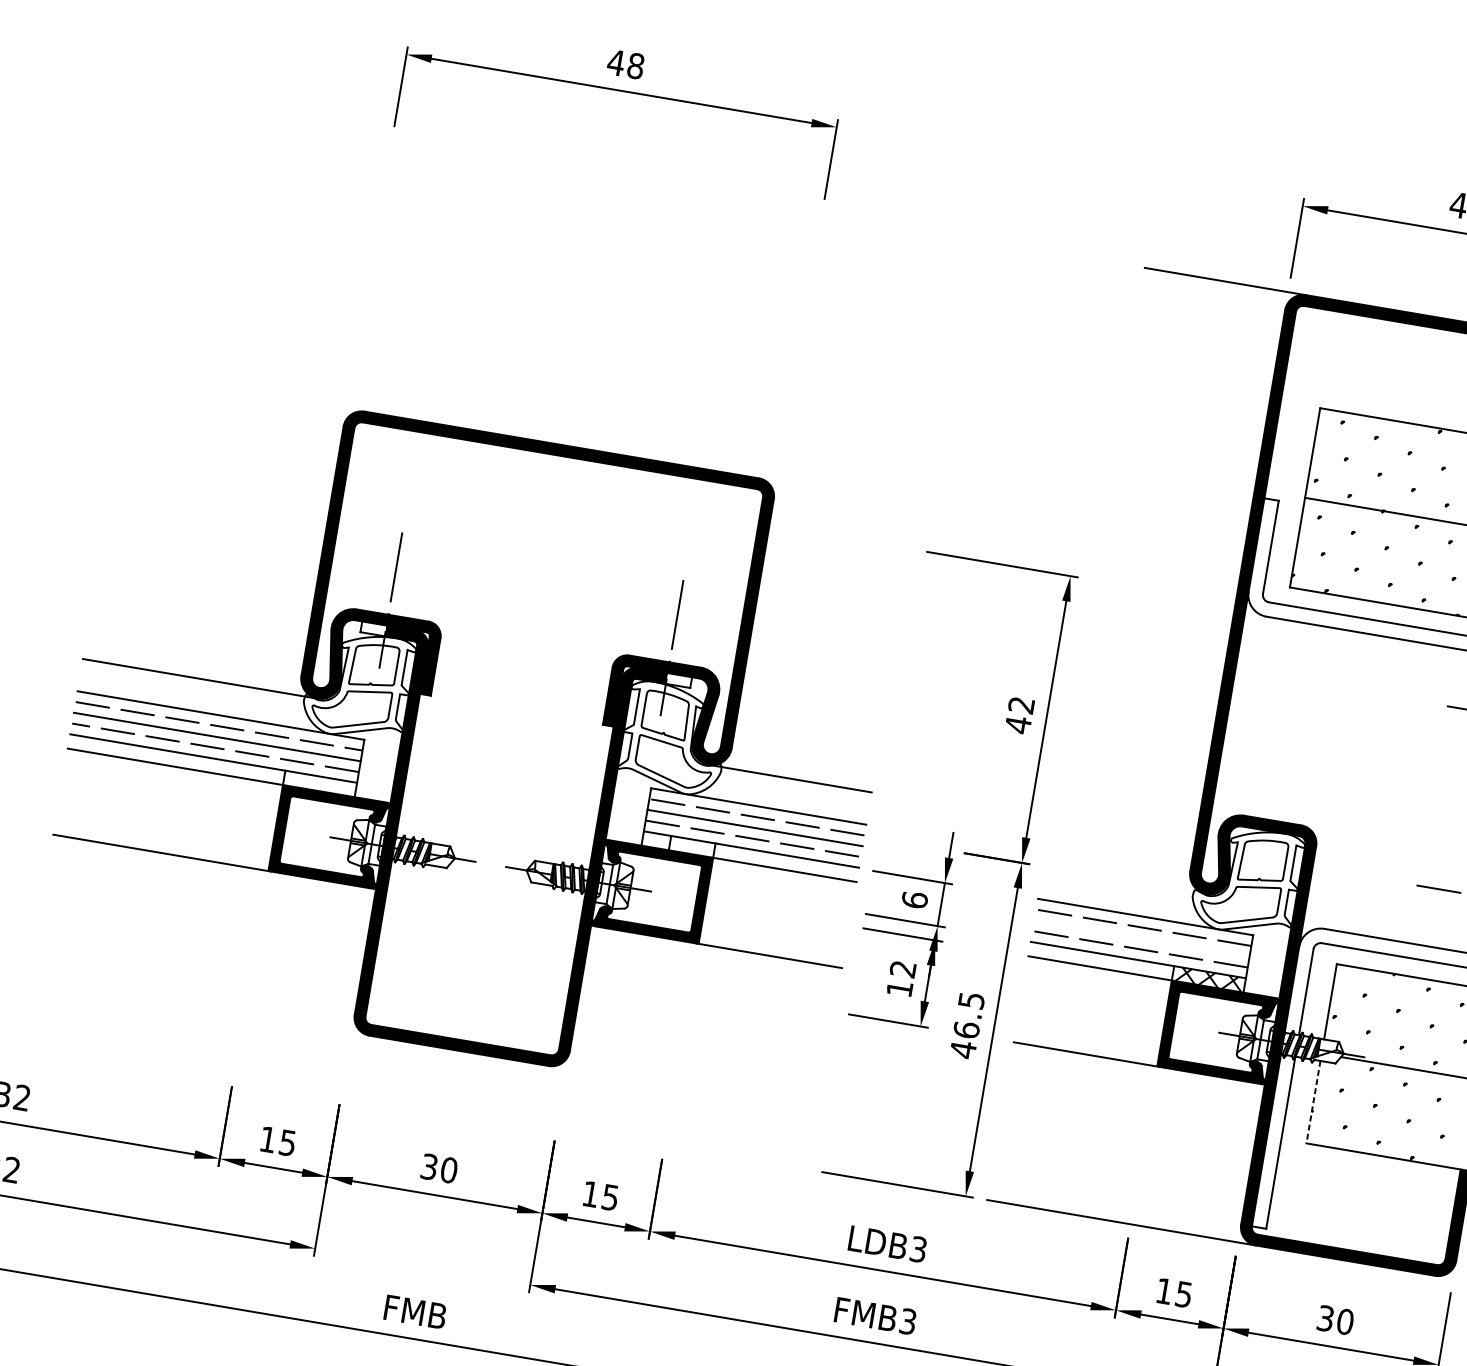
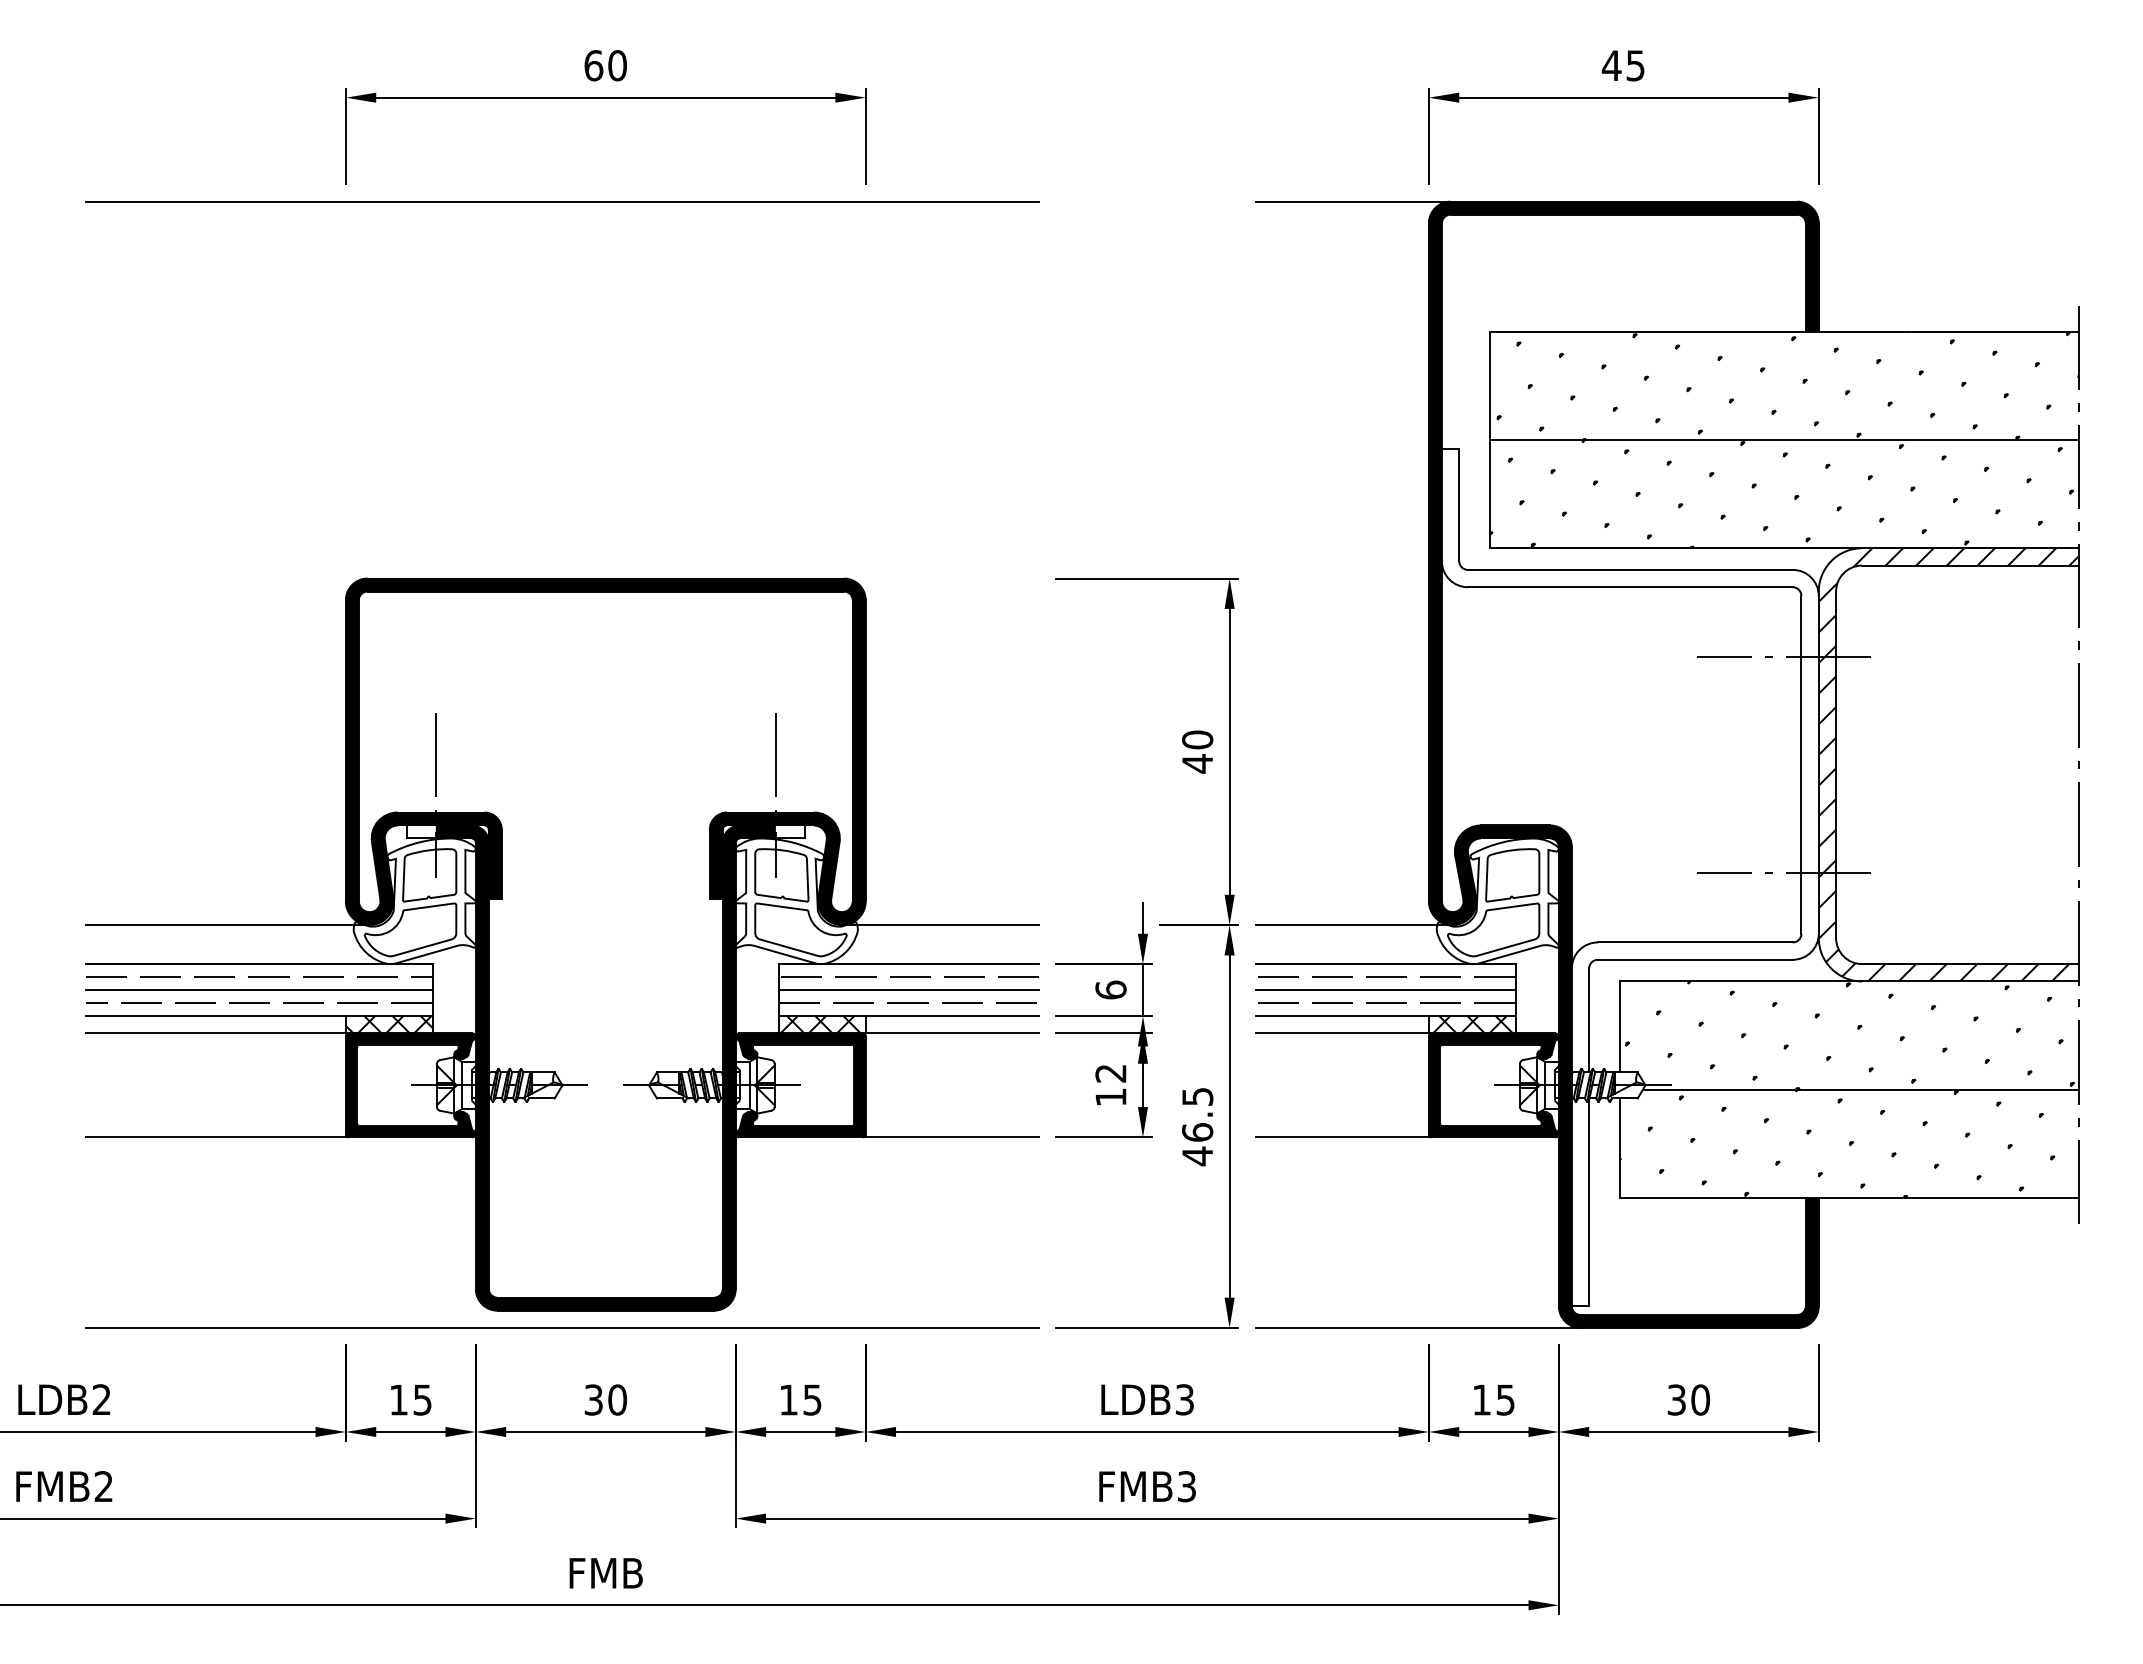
text: (625, 64) -> (605, 65), 48 -> 60
line: (571, 170) -> (562, 201), added
text: (1021, 704) -> (1197, 739), 42 -> 40
part: (474, 741) -> (562, 944), moved
line: (1124, 880) -> (1353, 925), added
line: (1141, 938) -> (1385, 990), added
line: (1313, 1102) -> (1619, 1148), dashed -> solid
line: (413, 1103) -> (562, 1328), added

